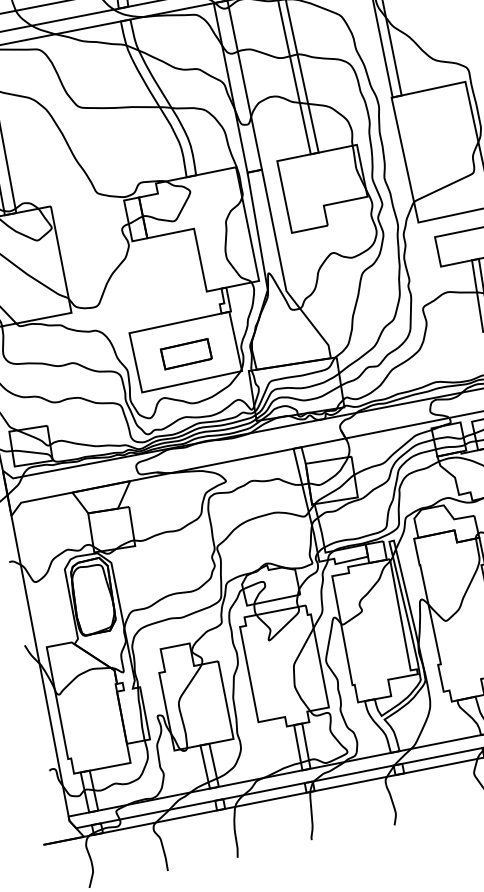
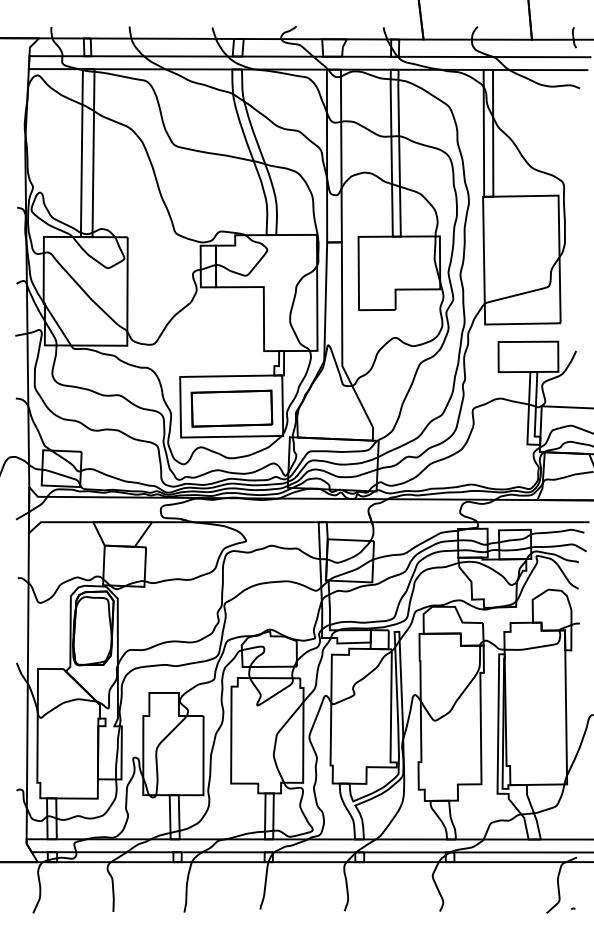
part: (185, 354) -> (231, 408), size x1.67

